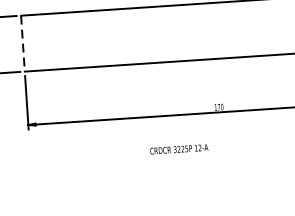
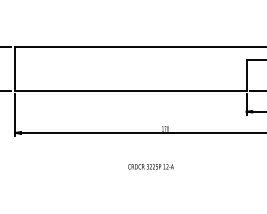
line: (22, 44) -> (14, 69), dashed -> solid
text: (178, 148) -> (150, 166), moved

